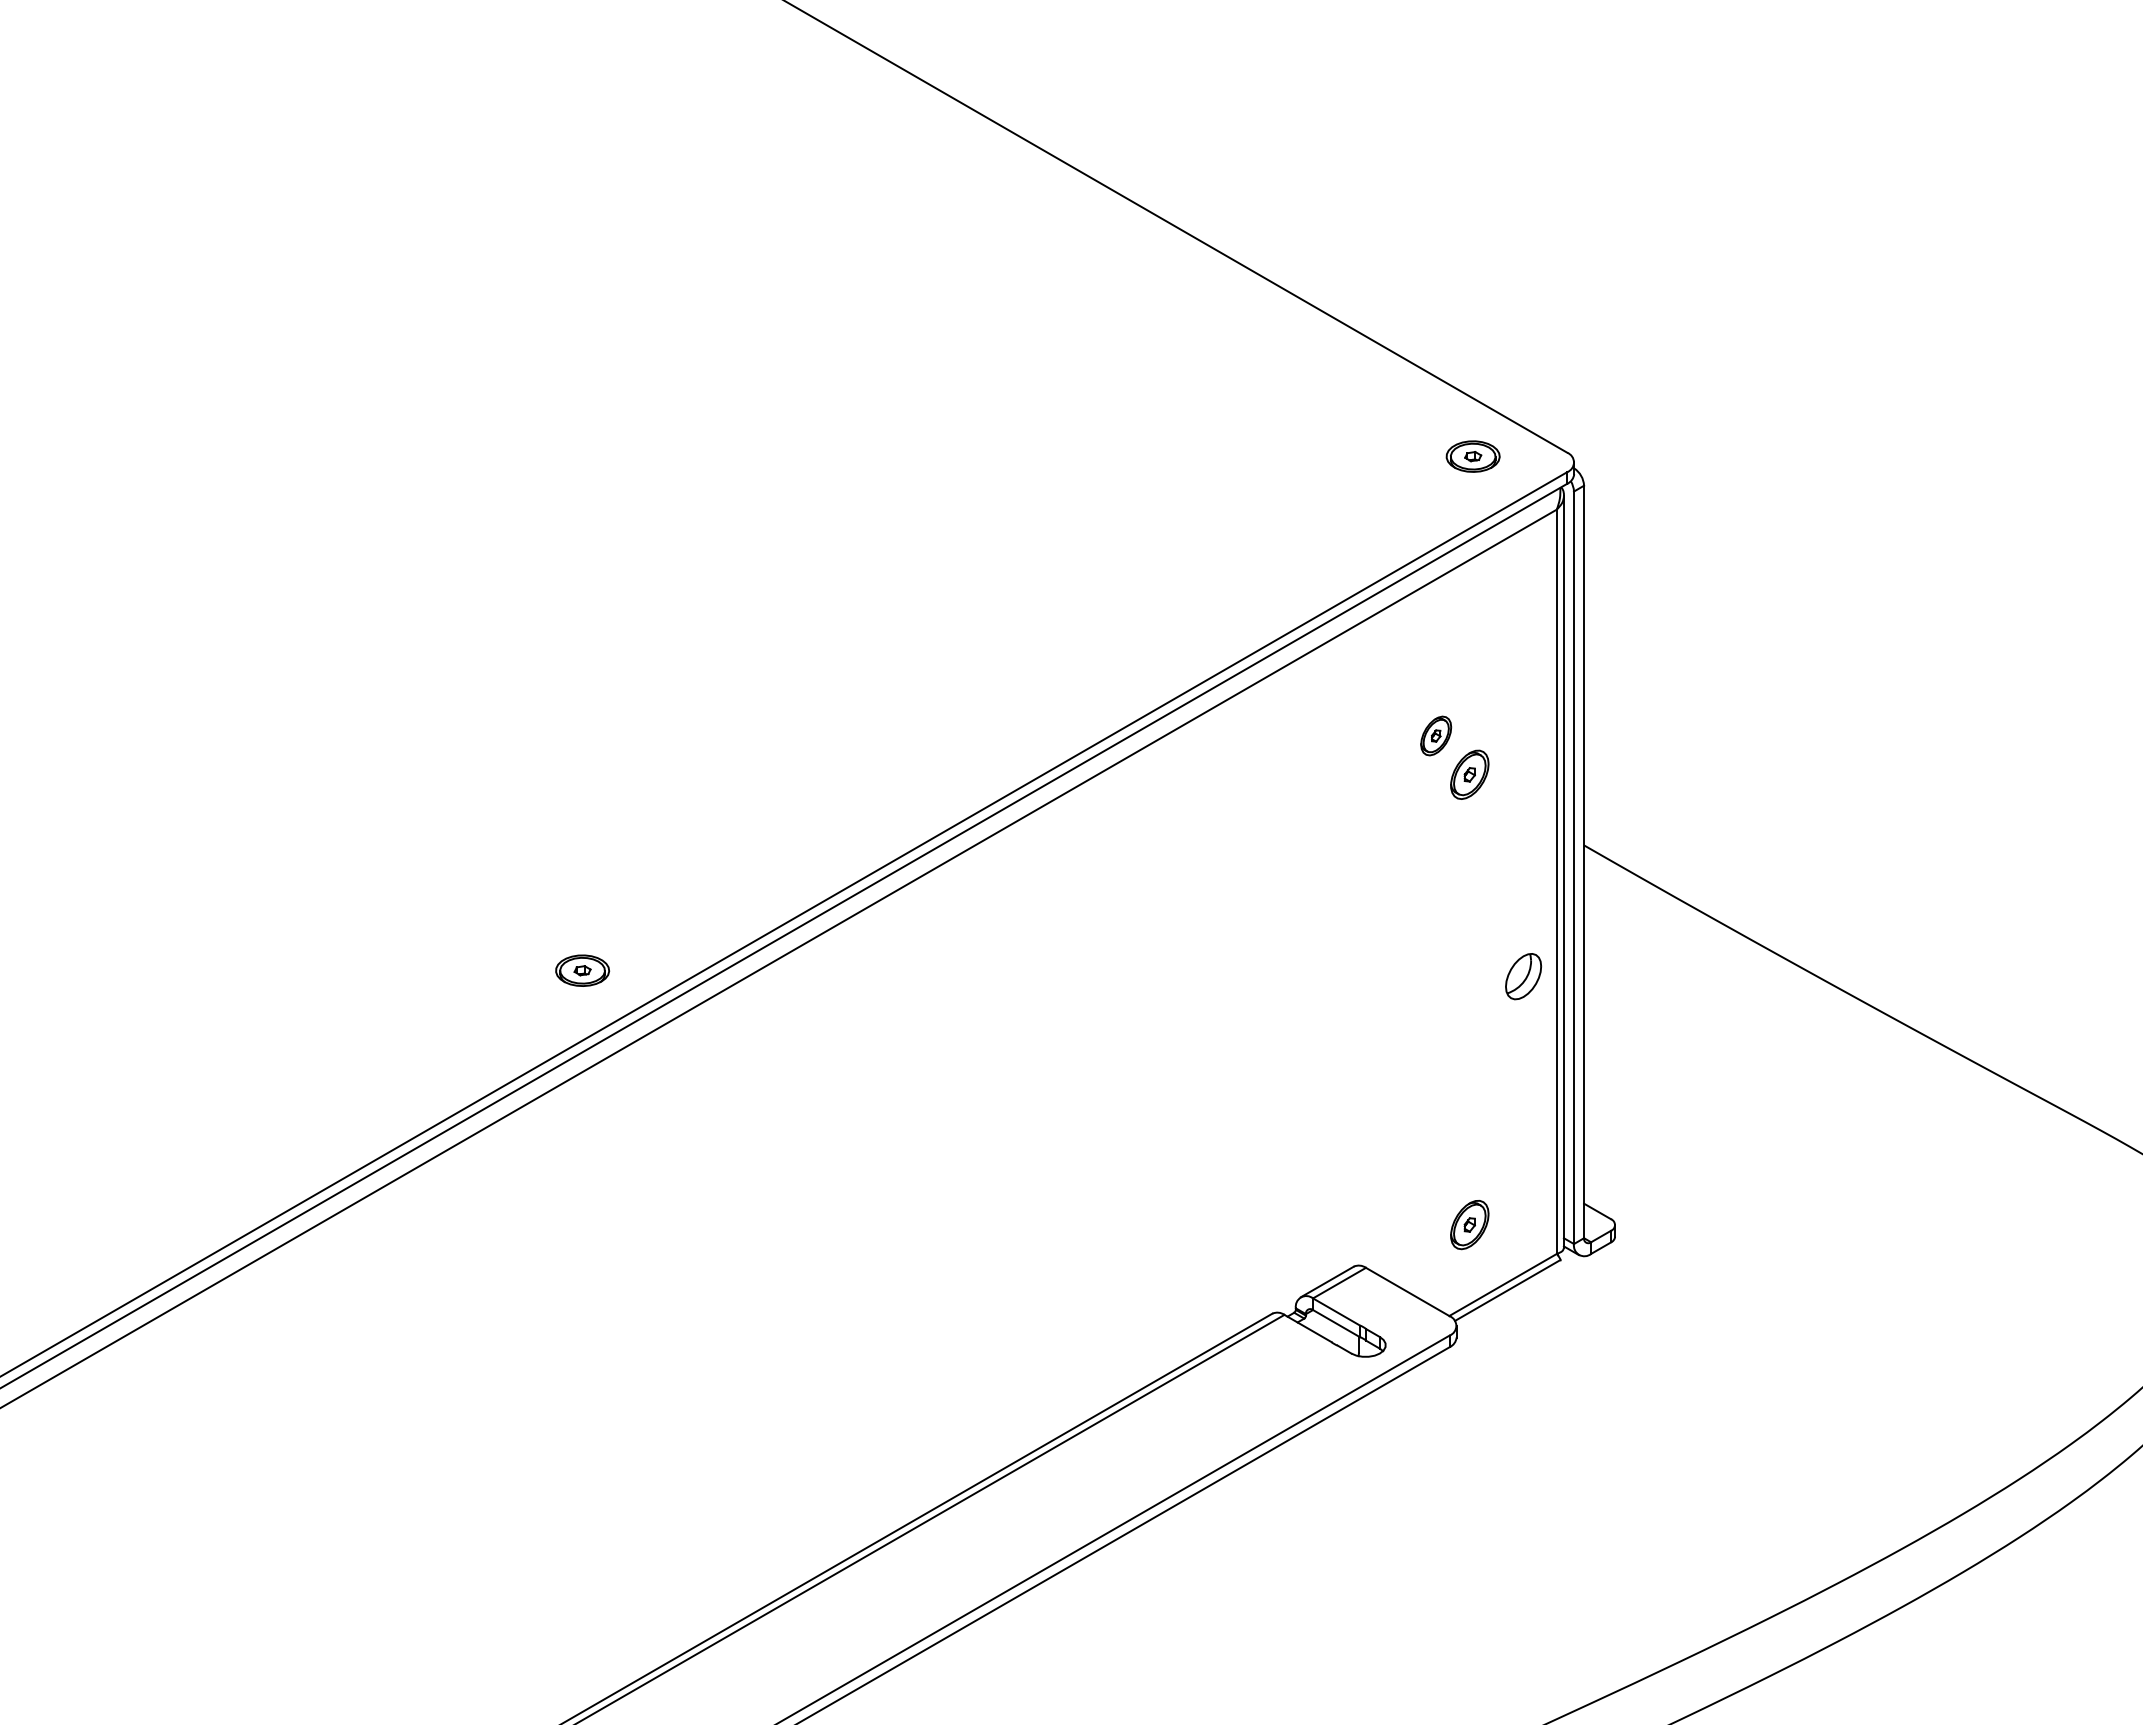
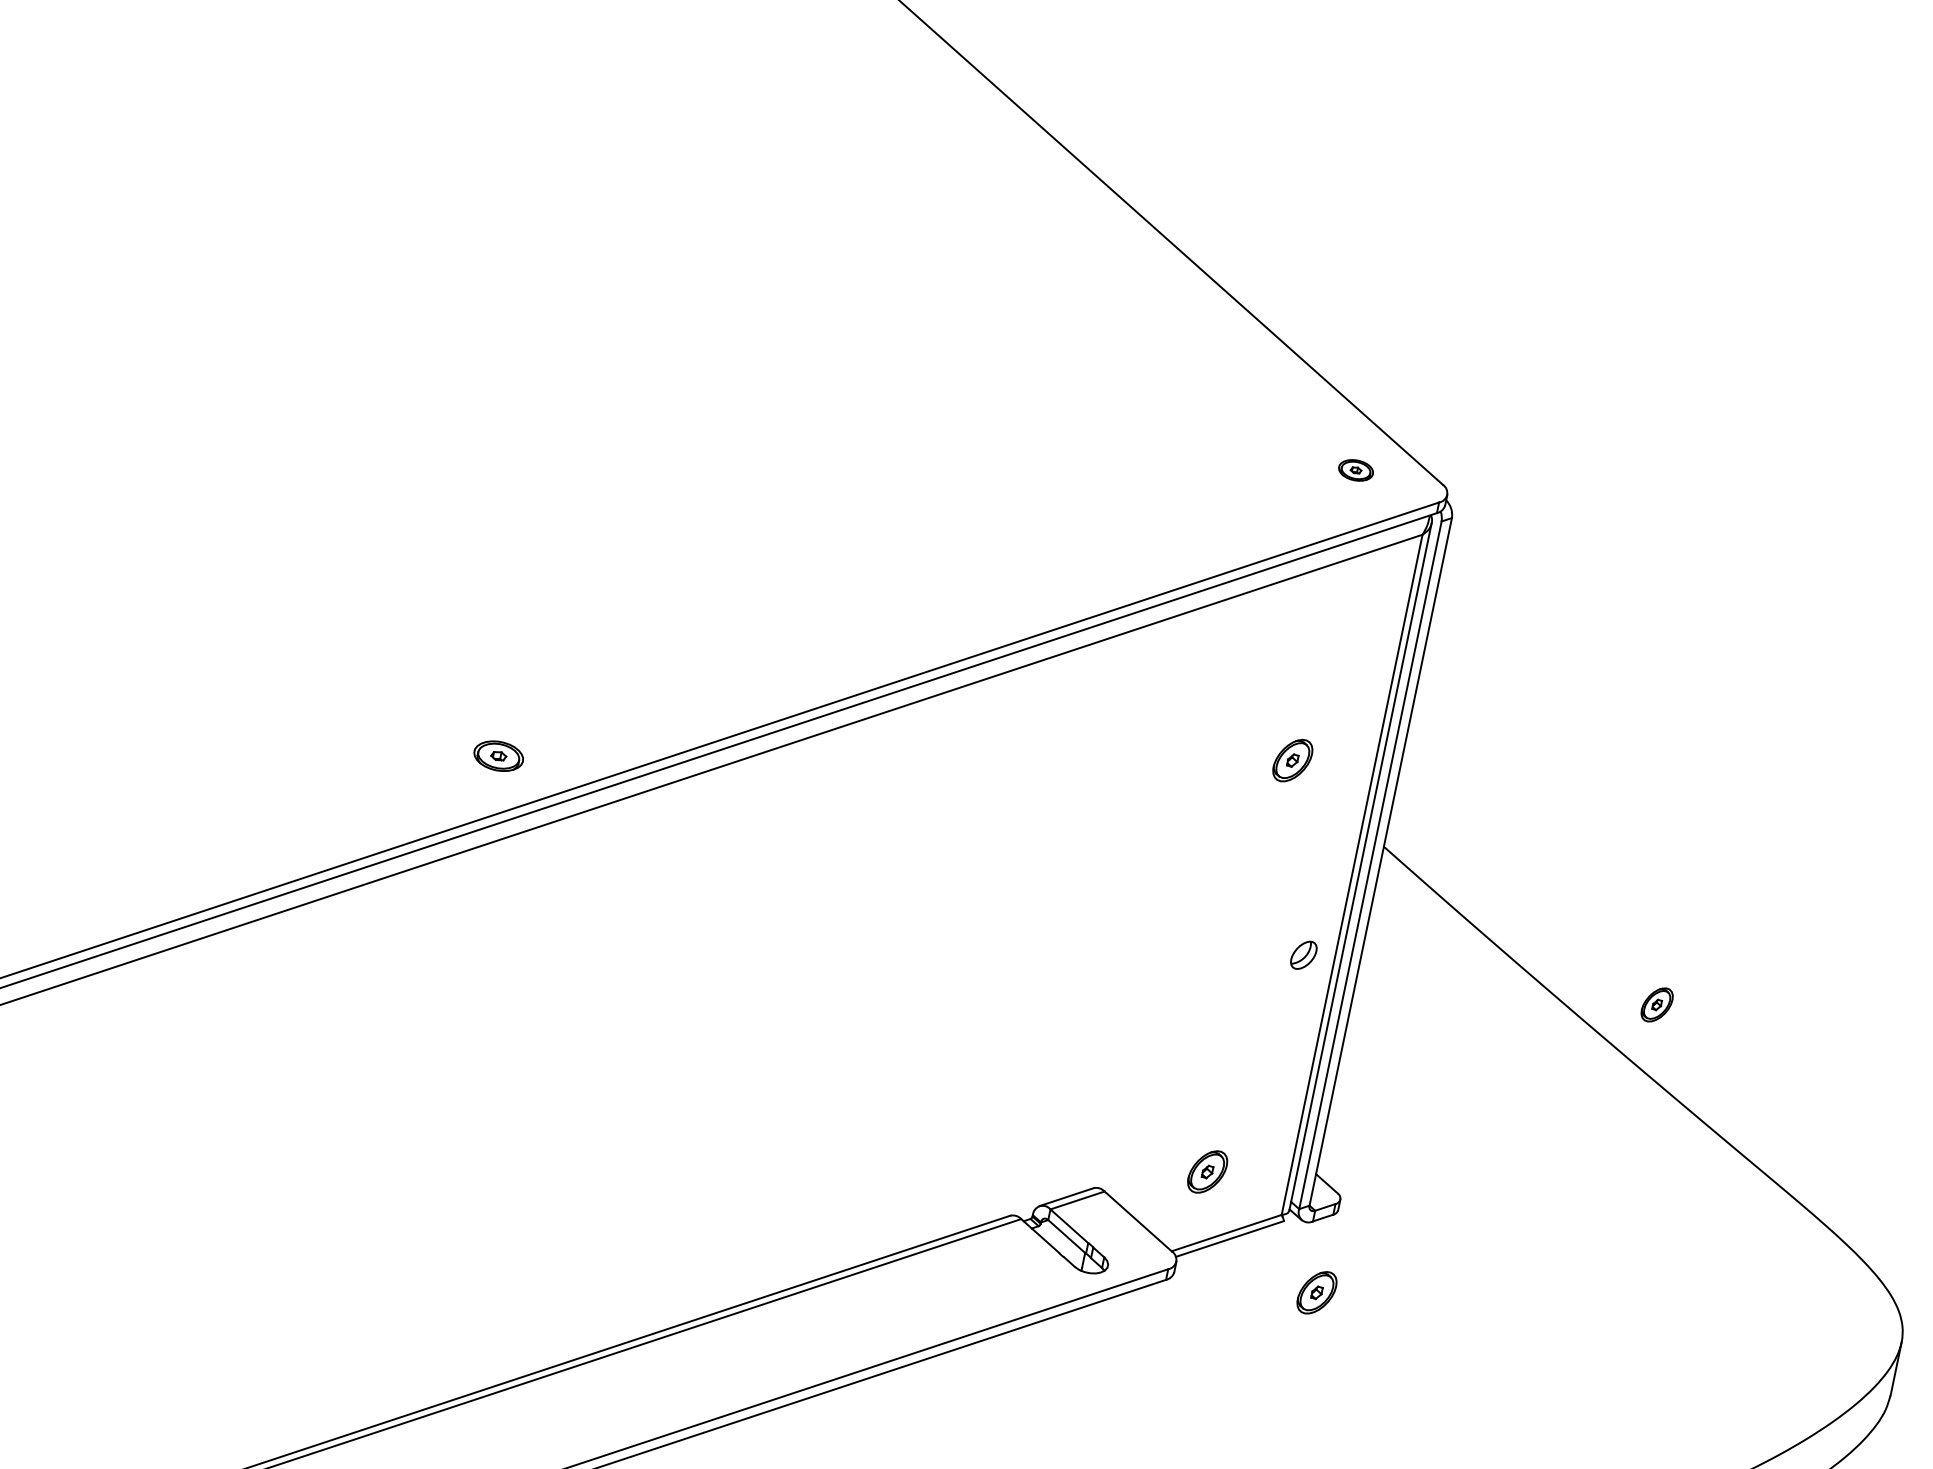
part: (1472, 456) -> (1355, 470), size x0.7
part: (1436, 735) -> (1657, 1004), moved
part: (582, 970) -> (498, 755), moved
part: (1523, 976) -> (1303, 955), size x0.7
part: (1610, 1328) -> (1316, 1293), added

